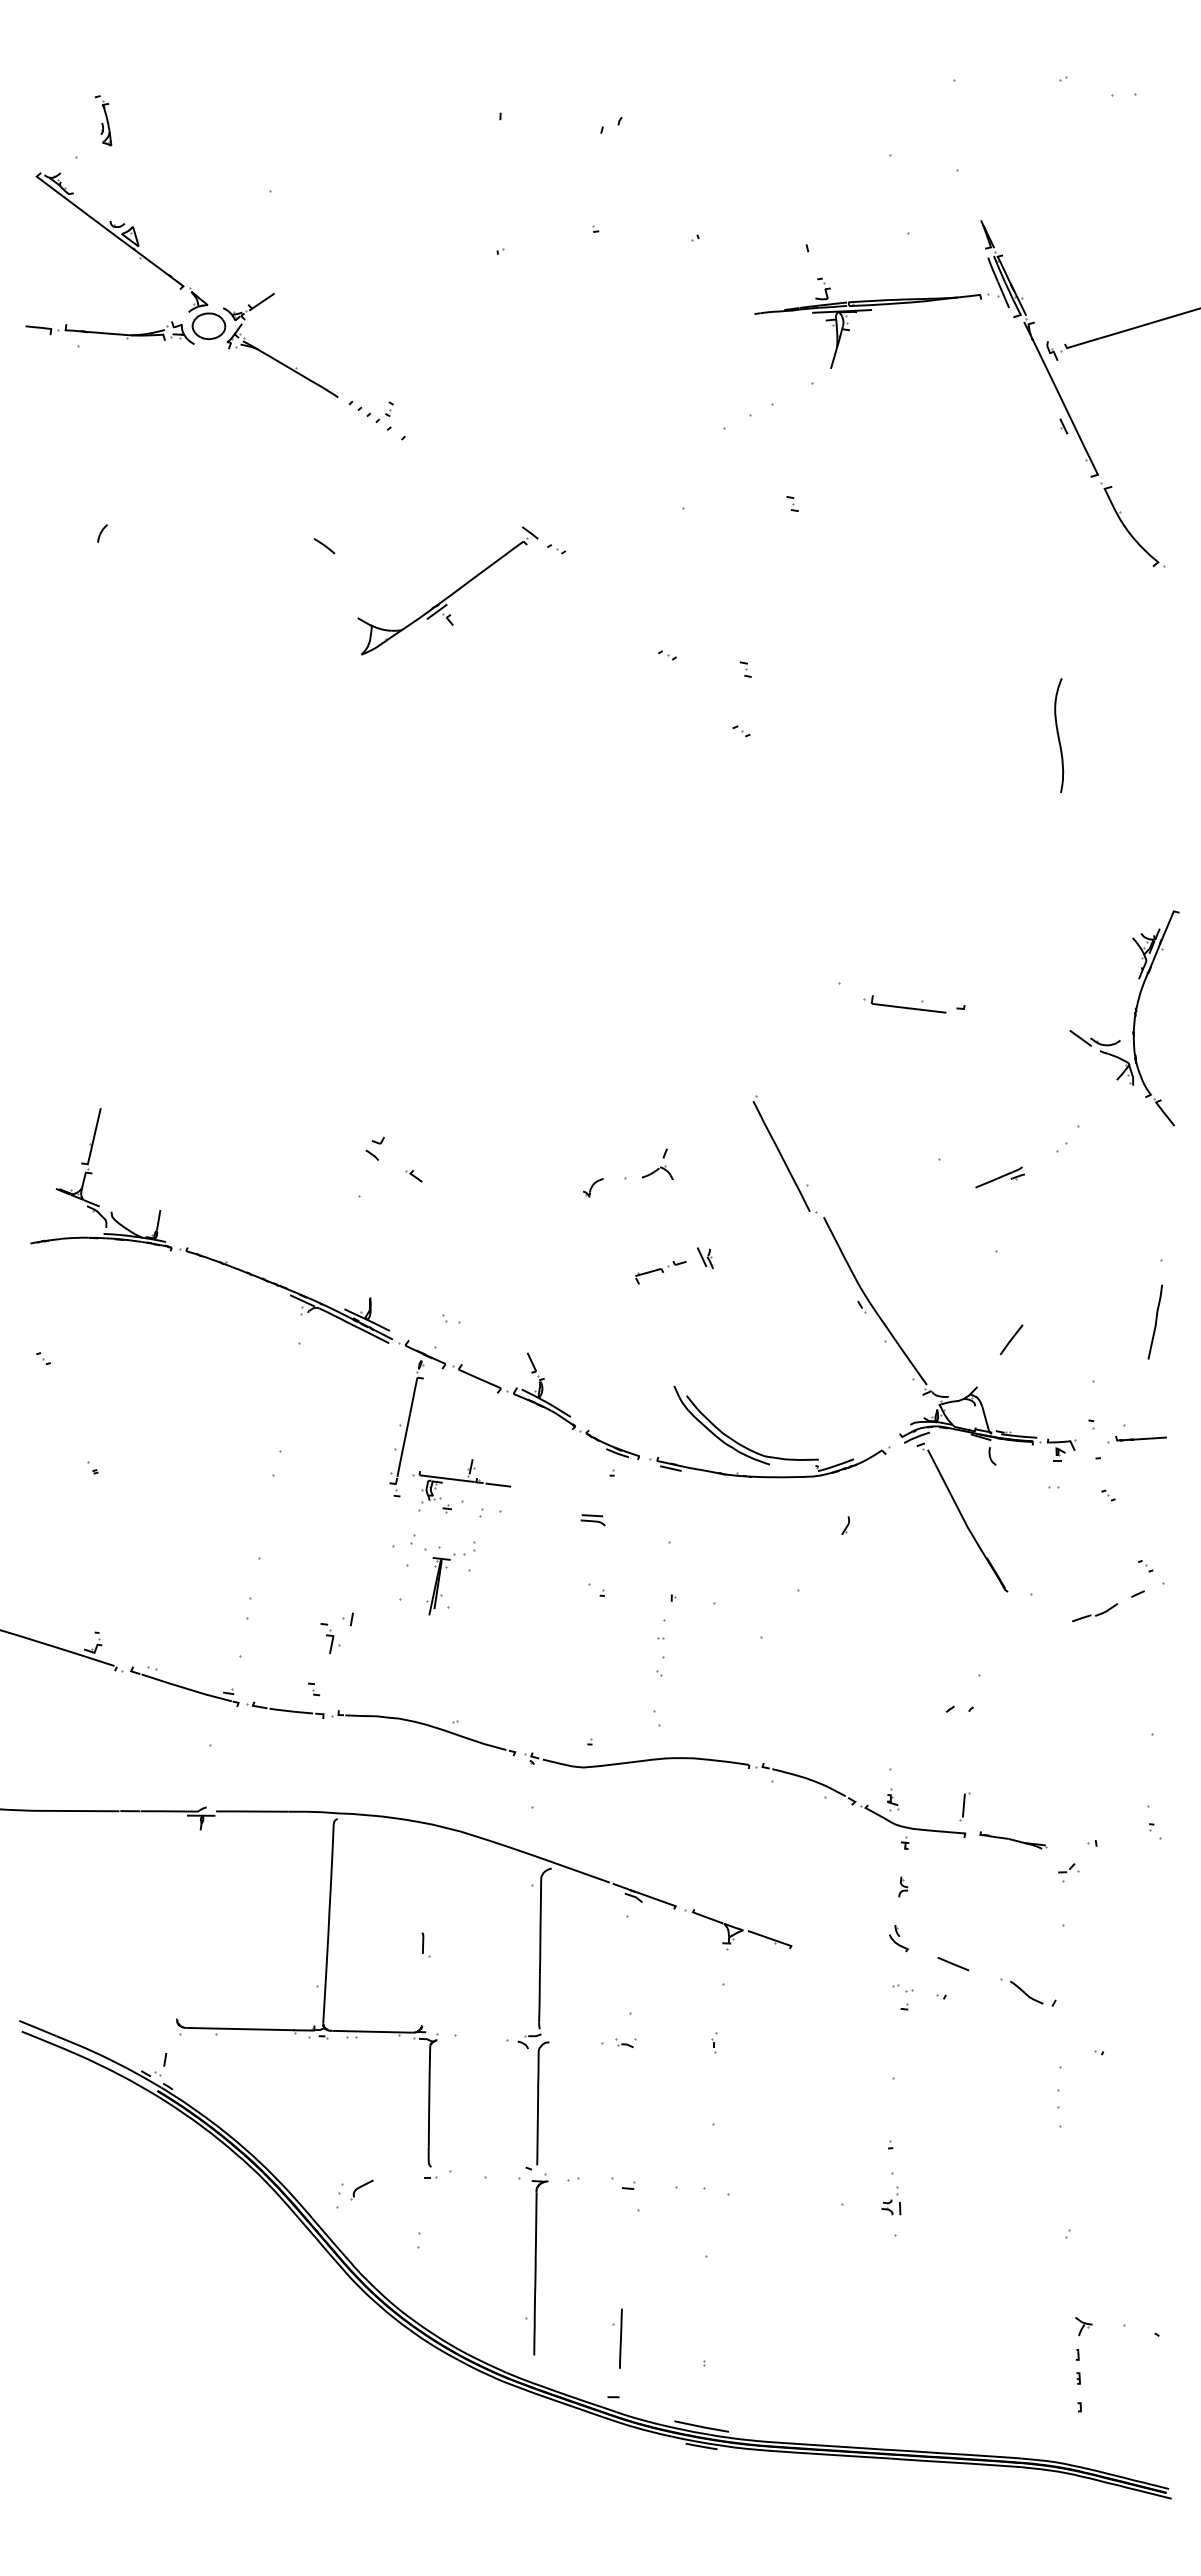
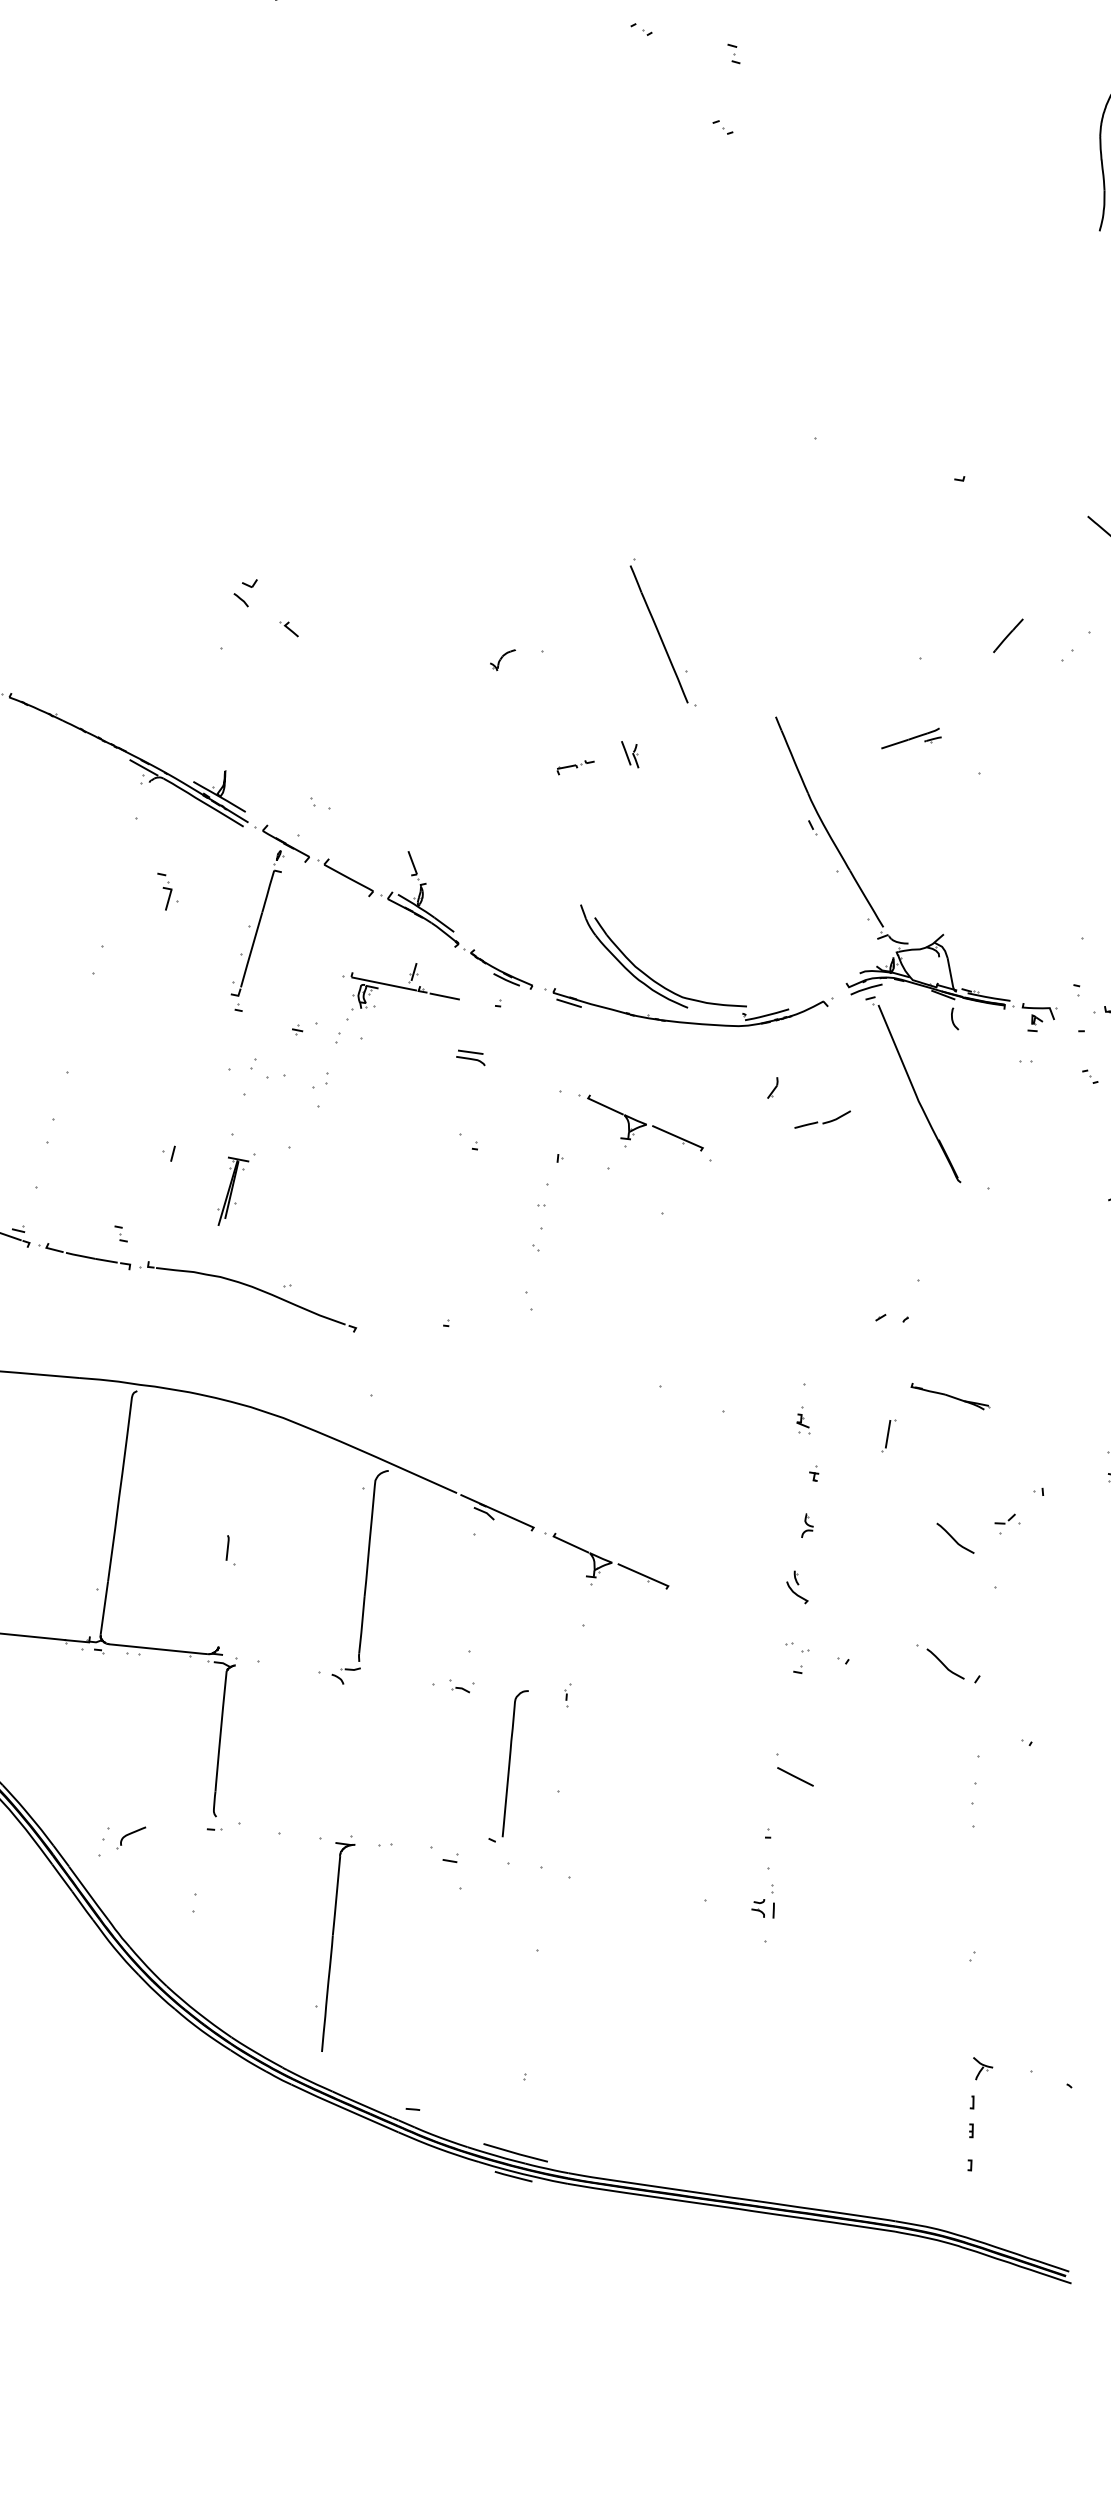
part: (904, 1004) -> (892, 469), removed
part: (784, 1154) -> (662, 632), moved
part: (657, 1163) -> (581, 636), removed
part: (999, 1177) -> (911, 738), moved
part: (660, 1272) -> (575, 767), size x0.6
line: (1011, 1339) -> (1008, 635), moved
part: (461, 1485) -> (400, 993), moved
part: (738, 1563) -> (641, 1123), added
part: (440, 1584) -> (234, 1190), moved
part: (1095, 1612) -> (823, 1119), moved
part: (330, 1638) -> (167, 892), moved
part: (749, 1769) -> (634, 1370), removed
part: (1013, 1840) -> (950, 1396), moved
curve: (1025, 1887) -> (954, 1538), added
line: (953, 1964) -> (795, 1777), moved
part: (537, 2105) -> (508, 1765), moved
part: (617, 2338) -> (423, 2039), removed

